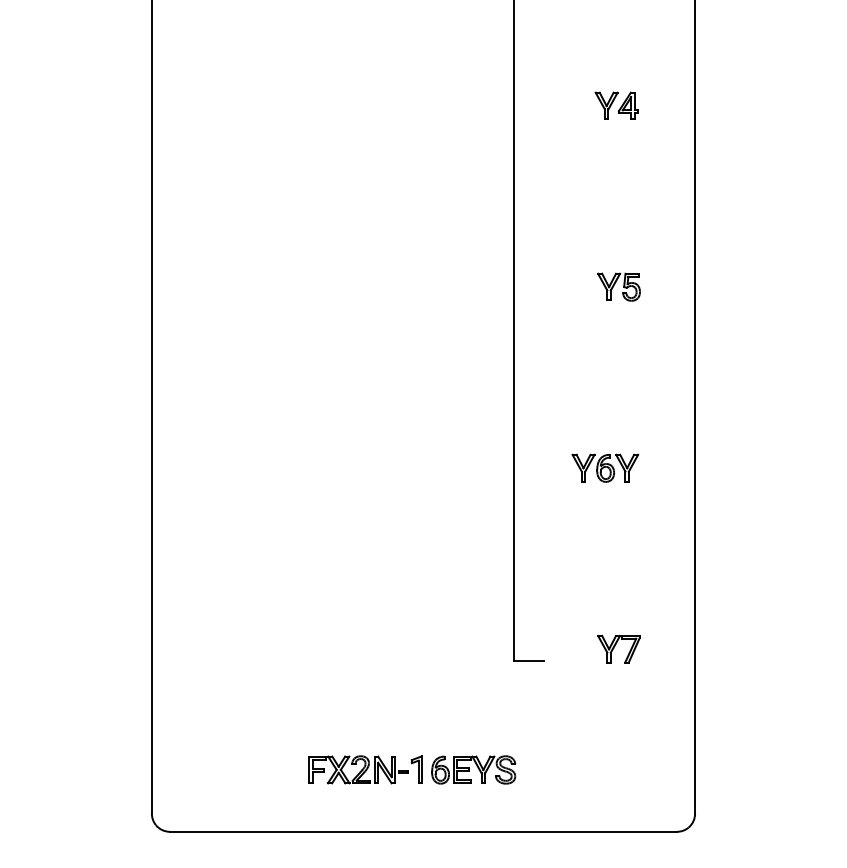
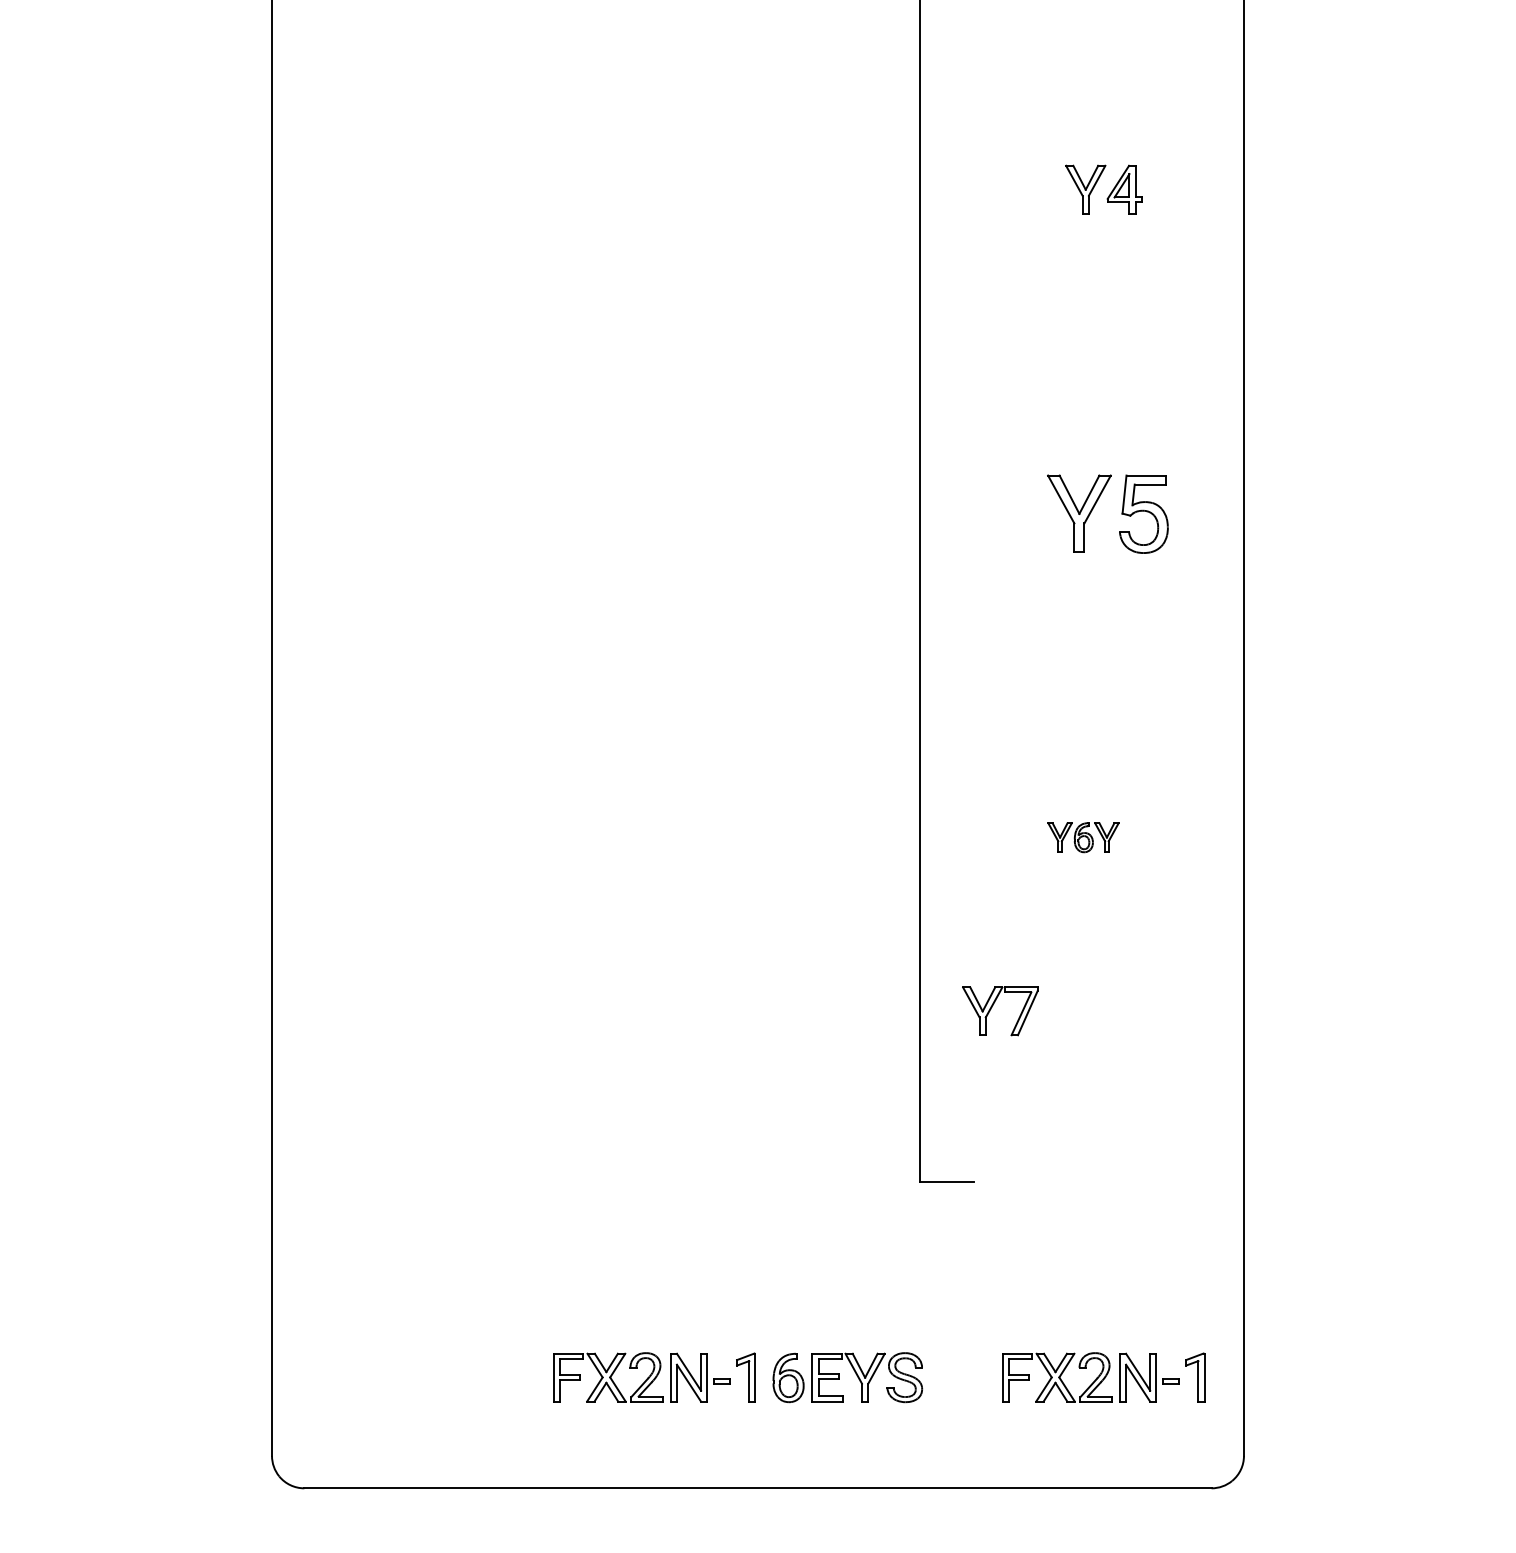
part: (618, 286) -> (1106, 512), size x1.6
part: (605, 467) -> (1083, 836), size x0.6
part: (618, 648) -> (999, 1010), moved
part: (616, 769) -> (1103, 1376), added

